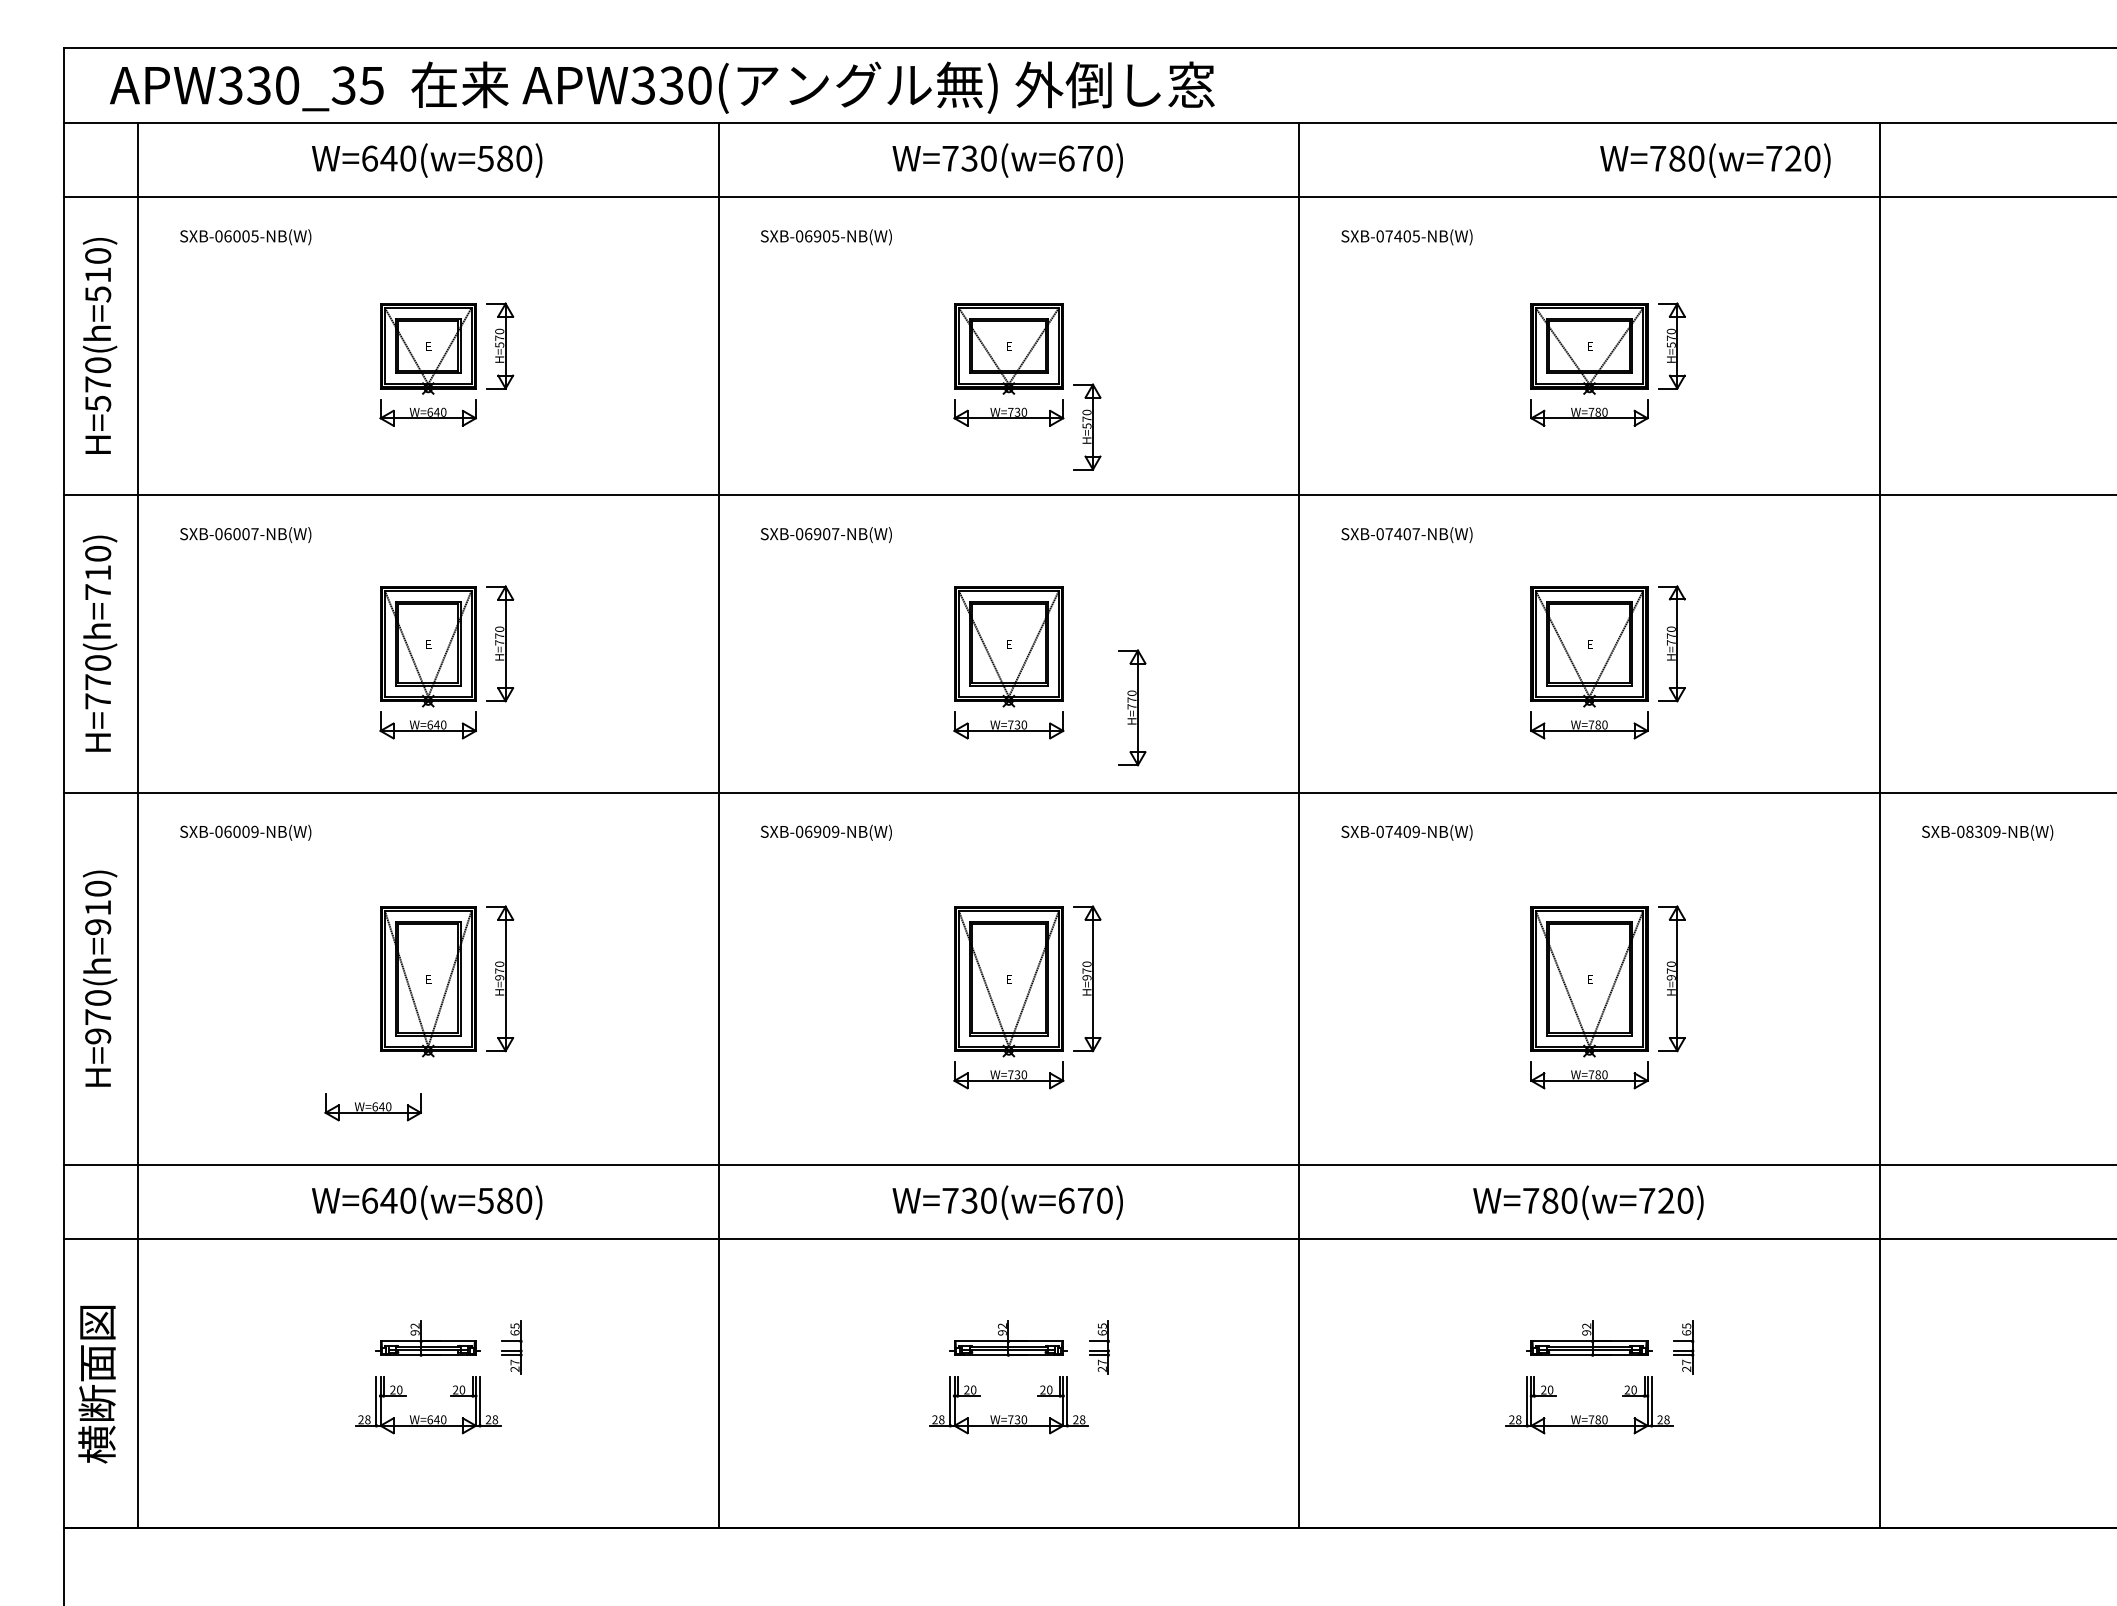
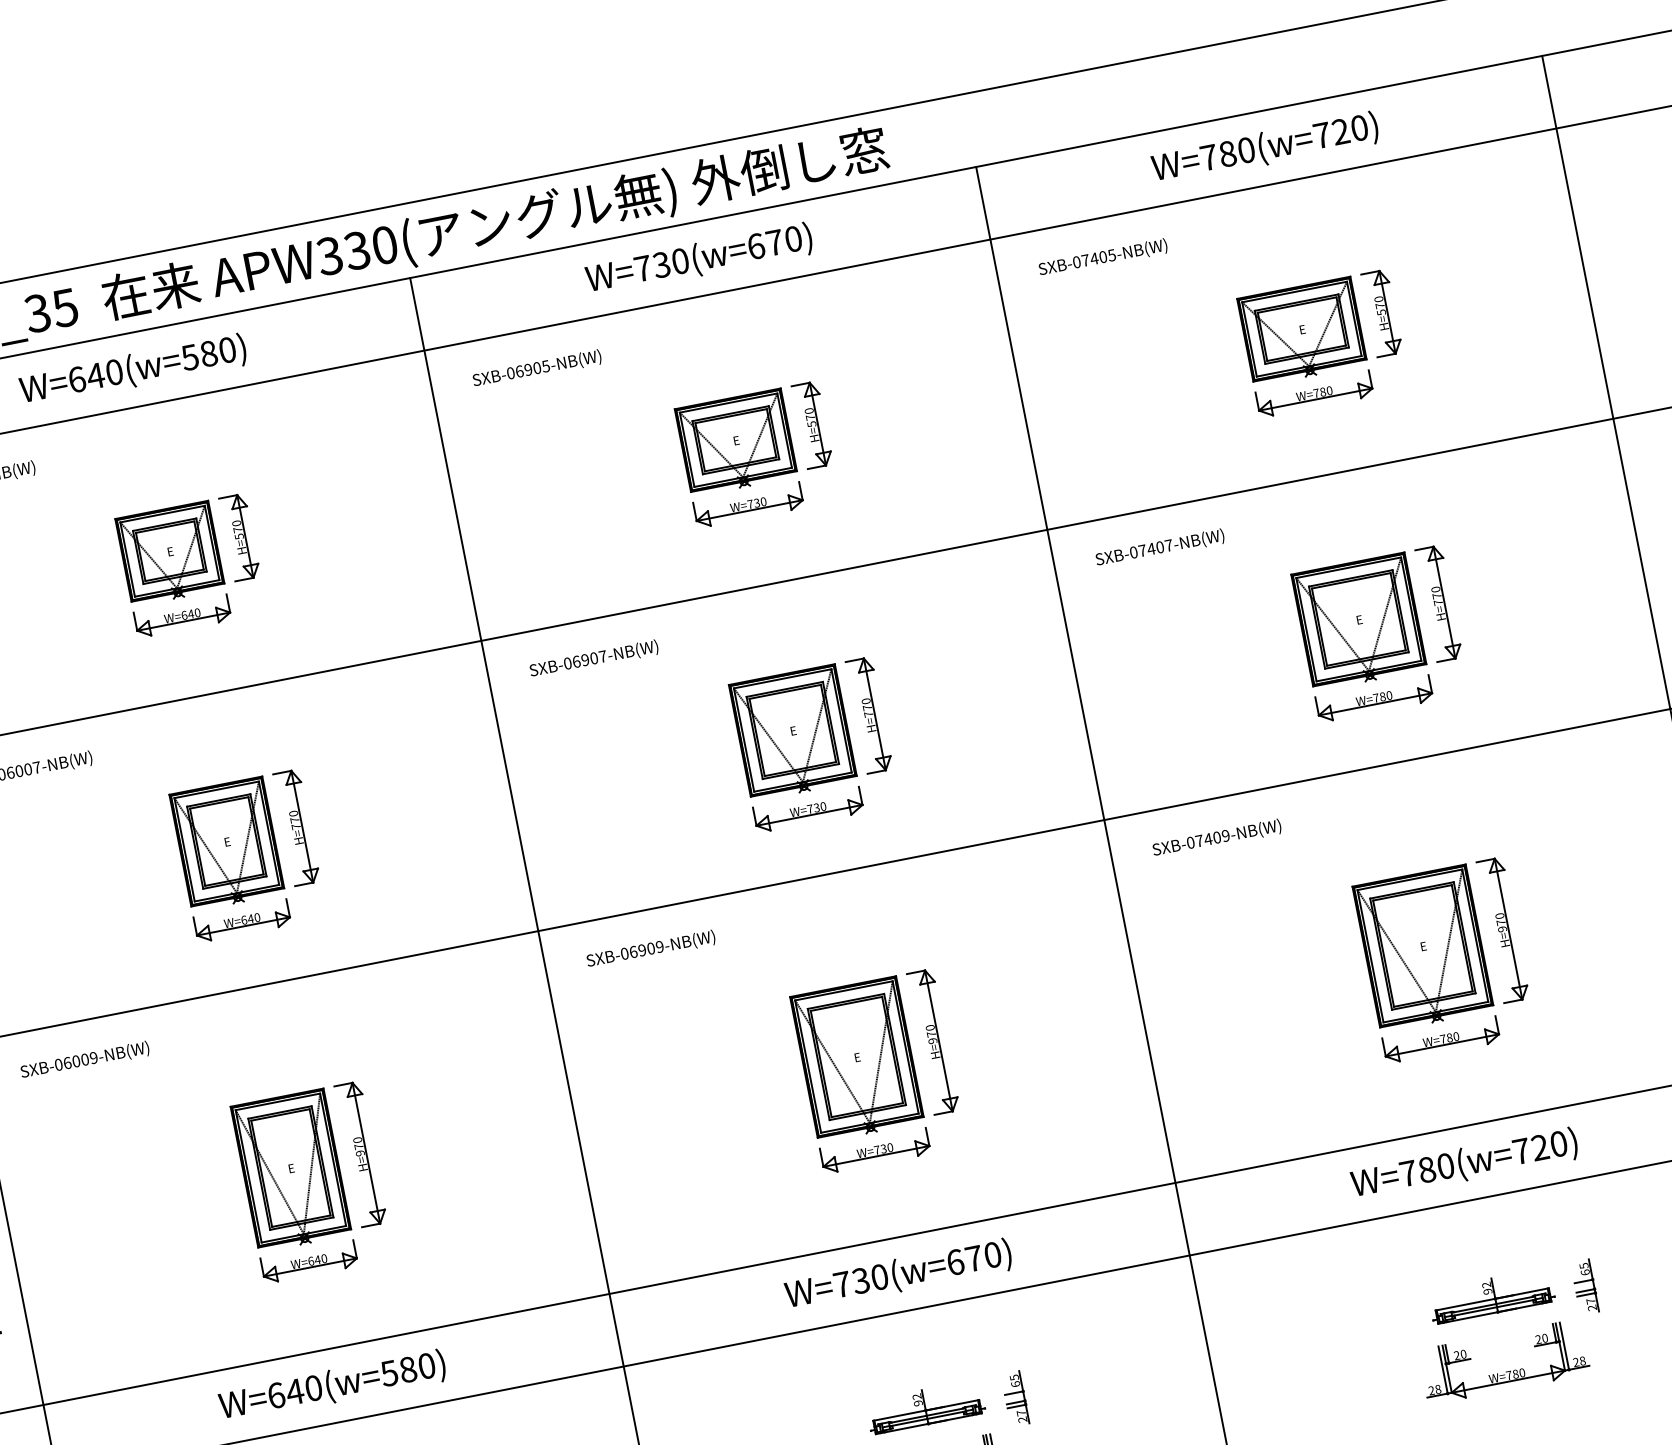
text: (1715, 160) -> (1265, 148), moved
part: (1087, 426) -> (812, 424), moved
part: (1132, 707) -> (869, 715), moved
part: (372, 1107) -> (308, 1262), moved

